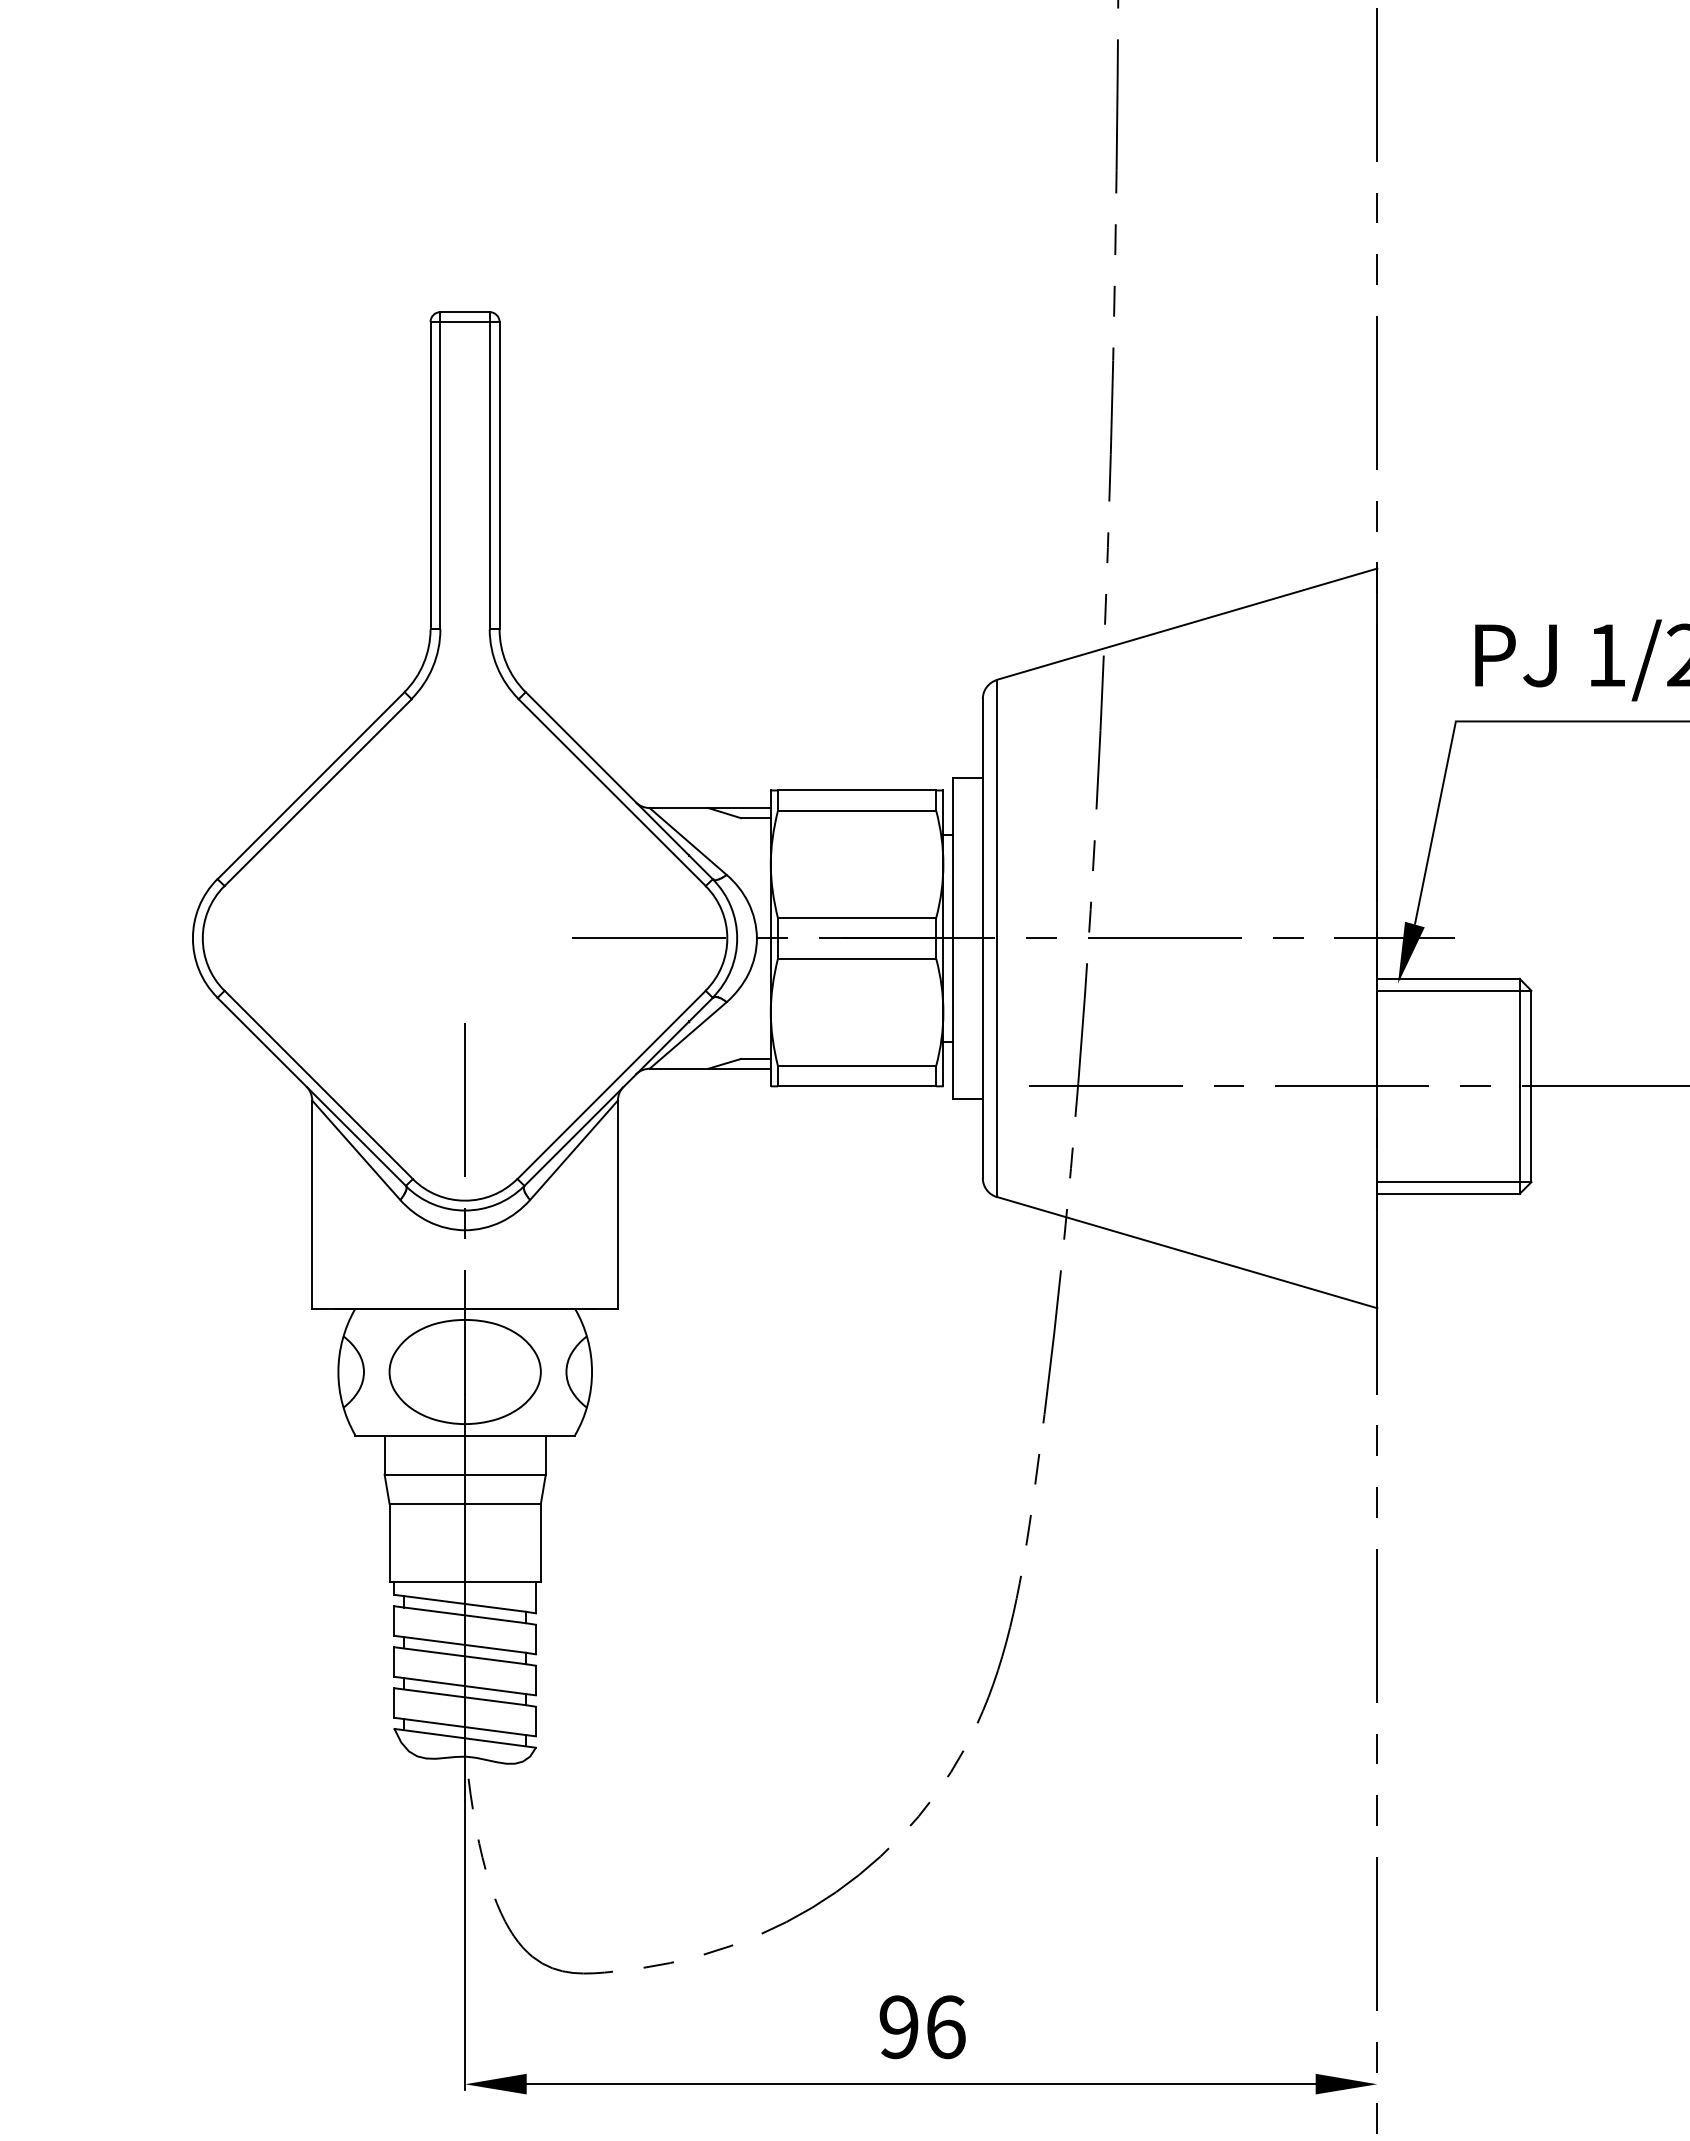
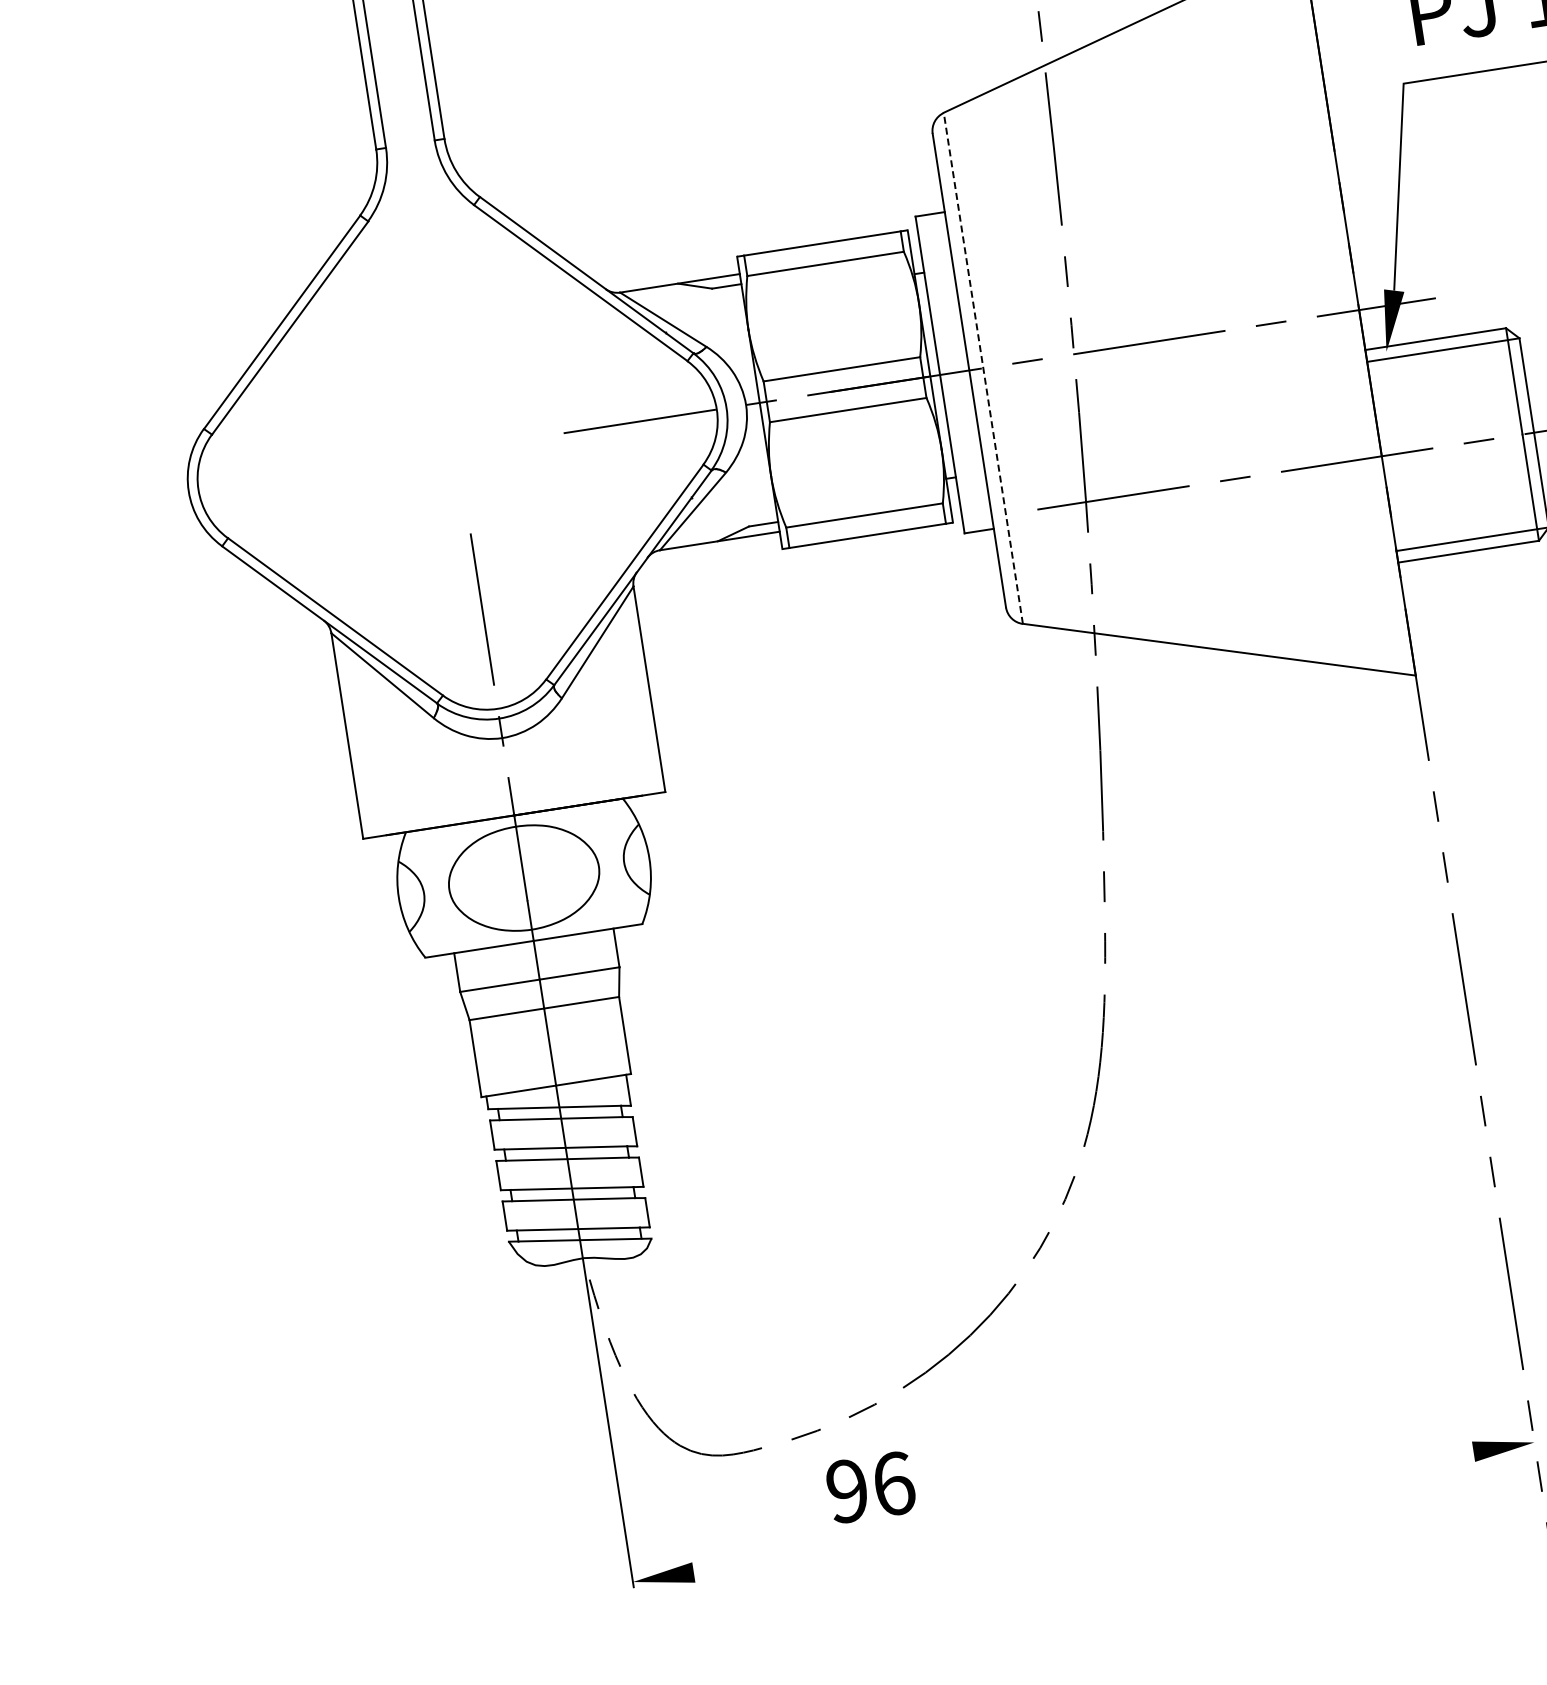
line: (997, 938) -> (983, 368), solid -> dashed
text: (922, 2027) -> (870, 1487), moved
line: (920, 2084) -> (1083, 1512), removed

